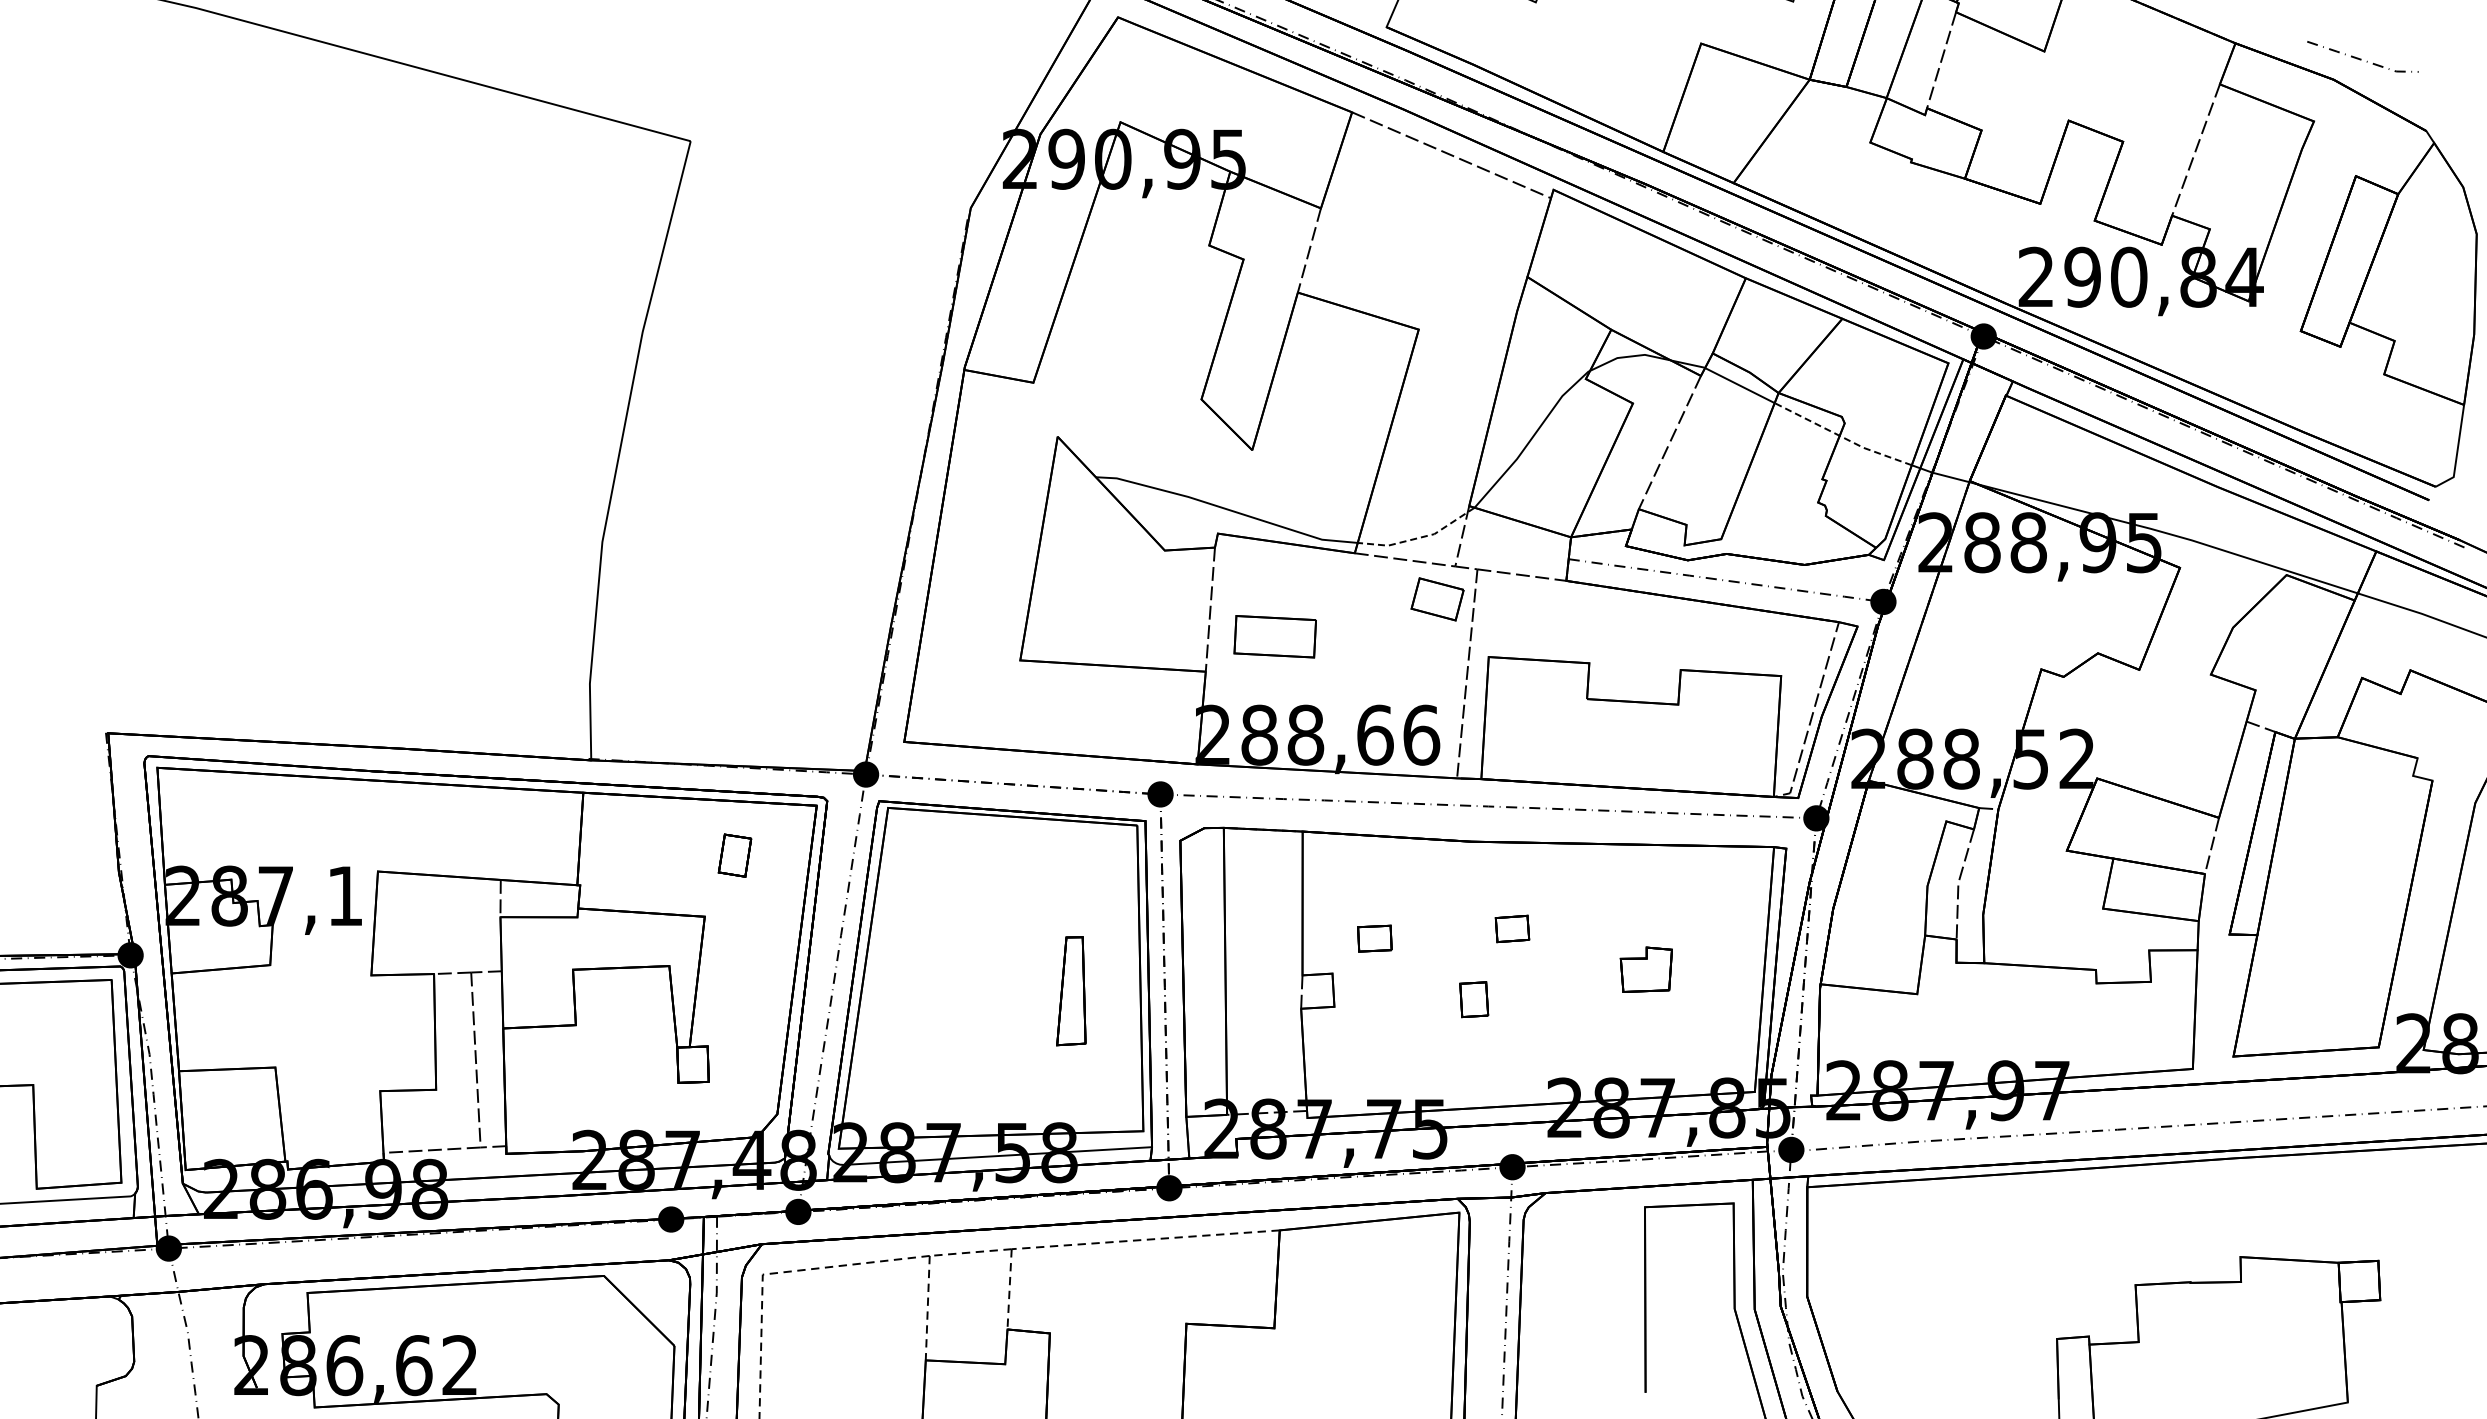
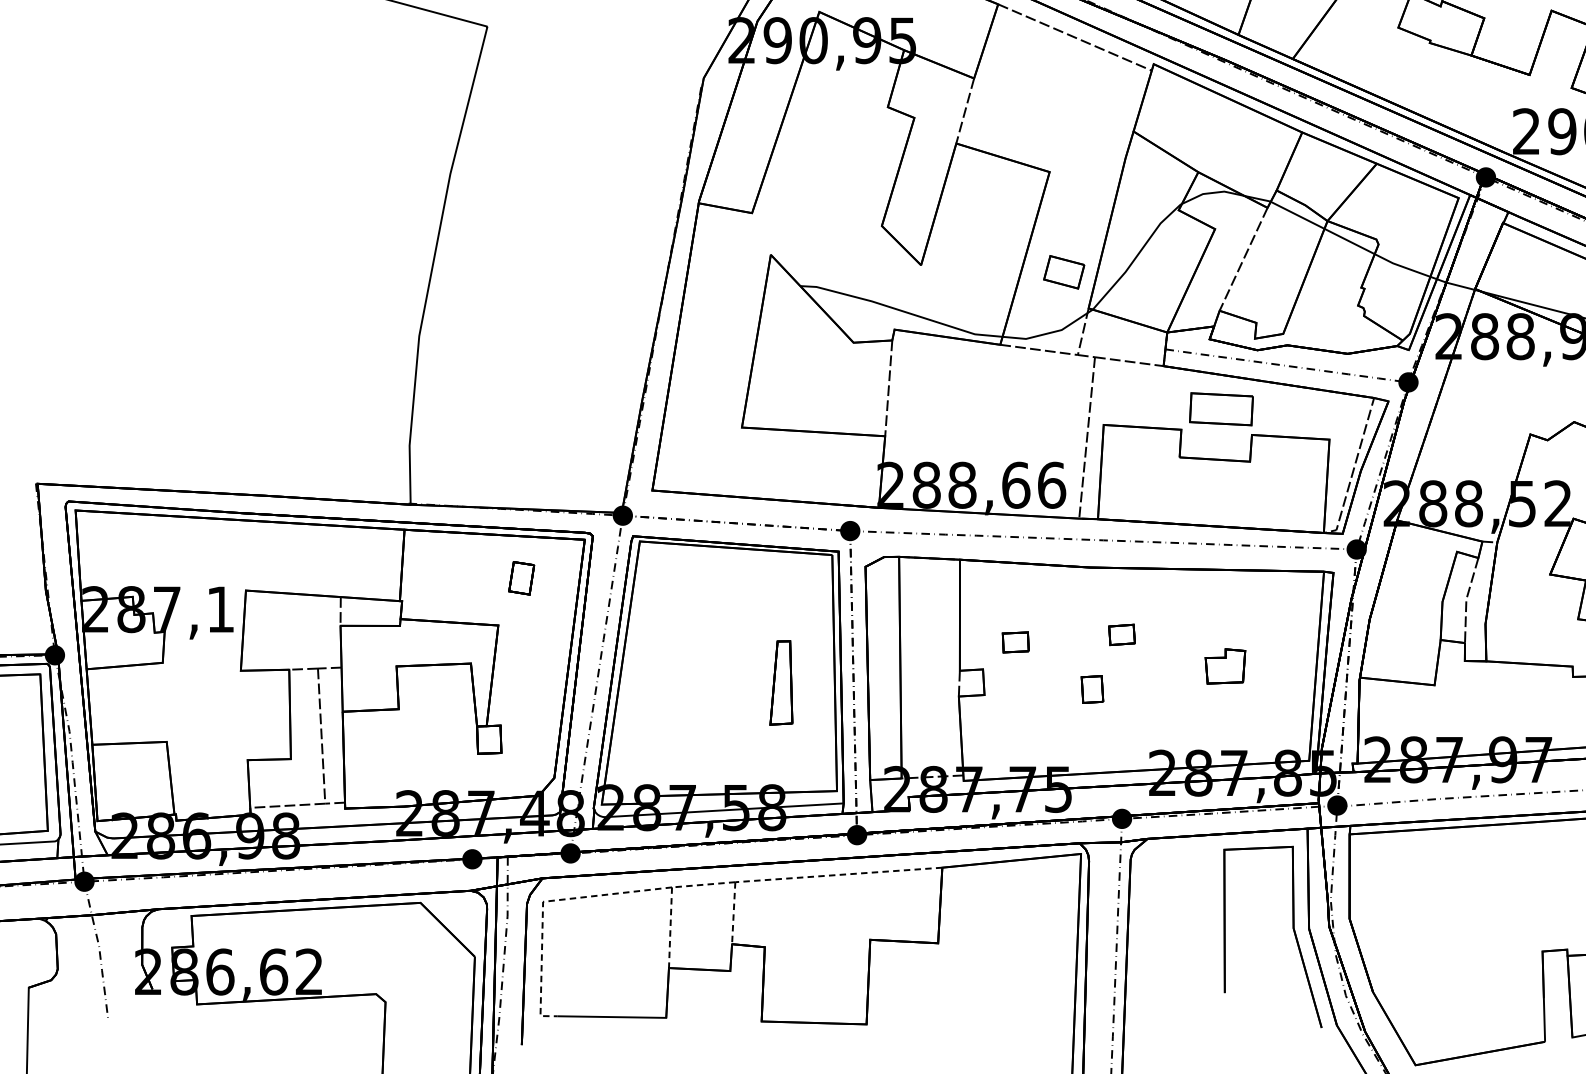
line: (1842, 437) -> (1376, 255), dashed -> solid
line: (1419, 537) -> (1050, 332), dashed -> solid
part: (1437, 599) -> (1064, 272), moved
part: (1274, 636) -> (1220, 409), moved

